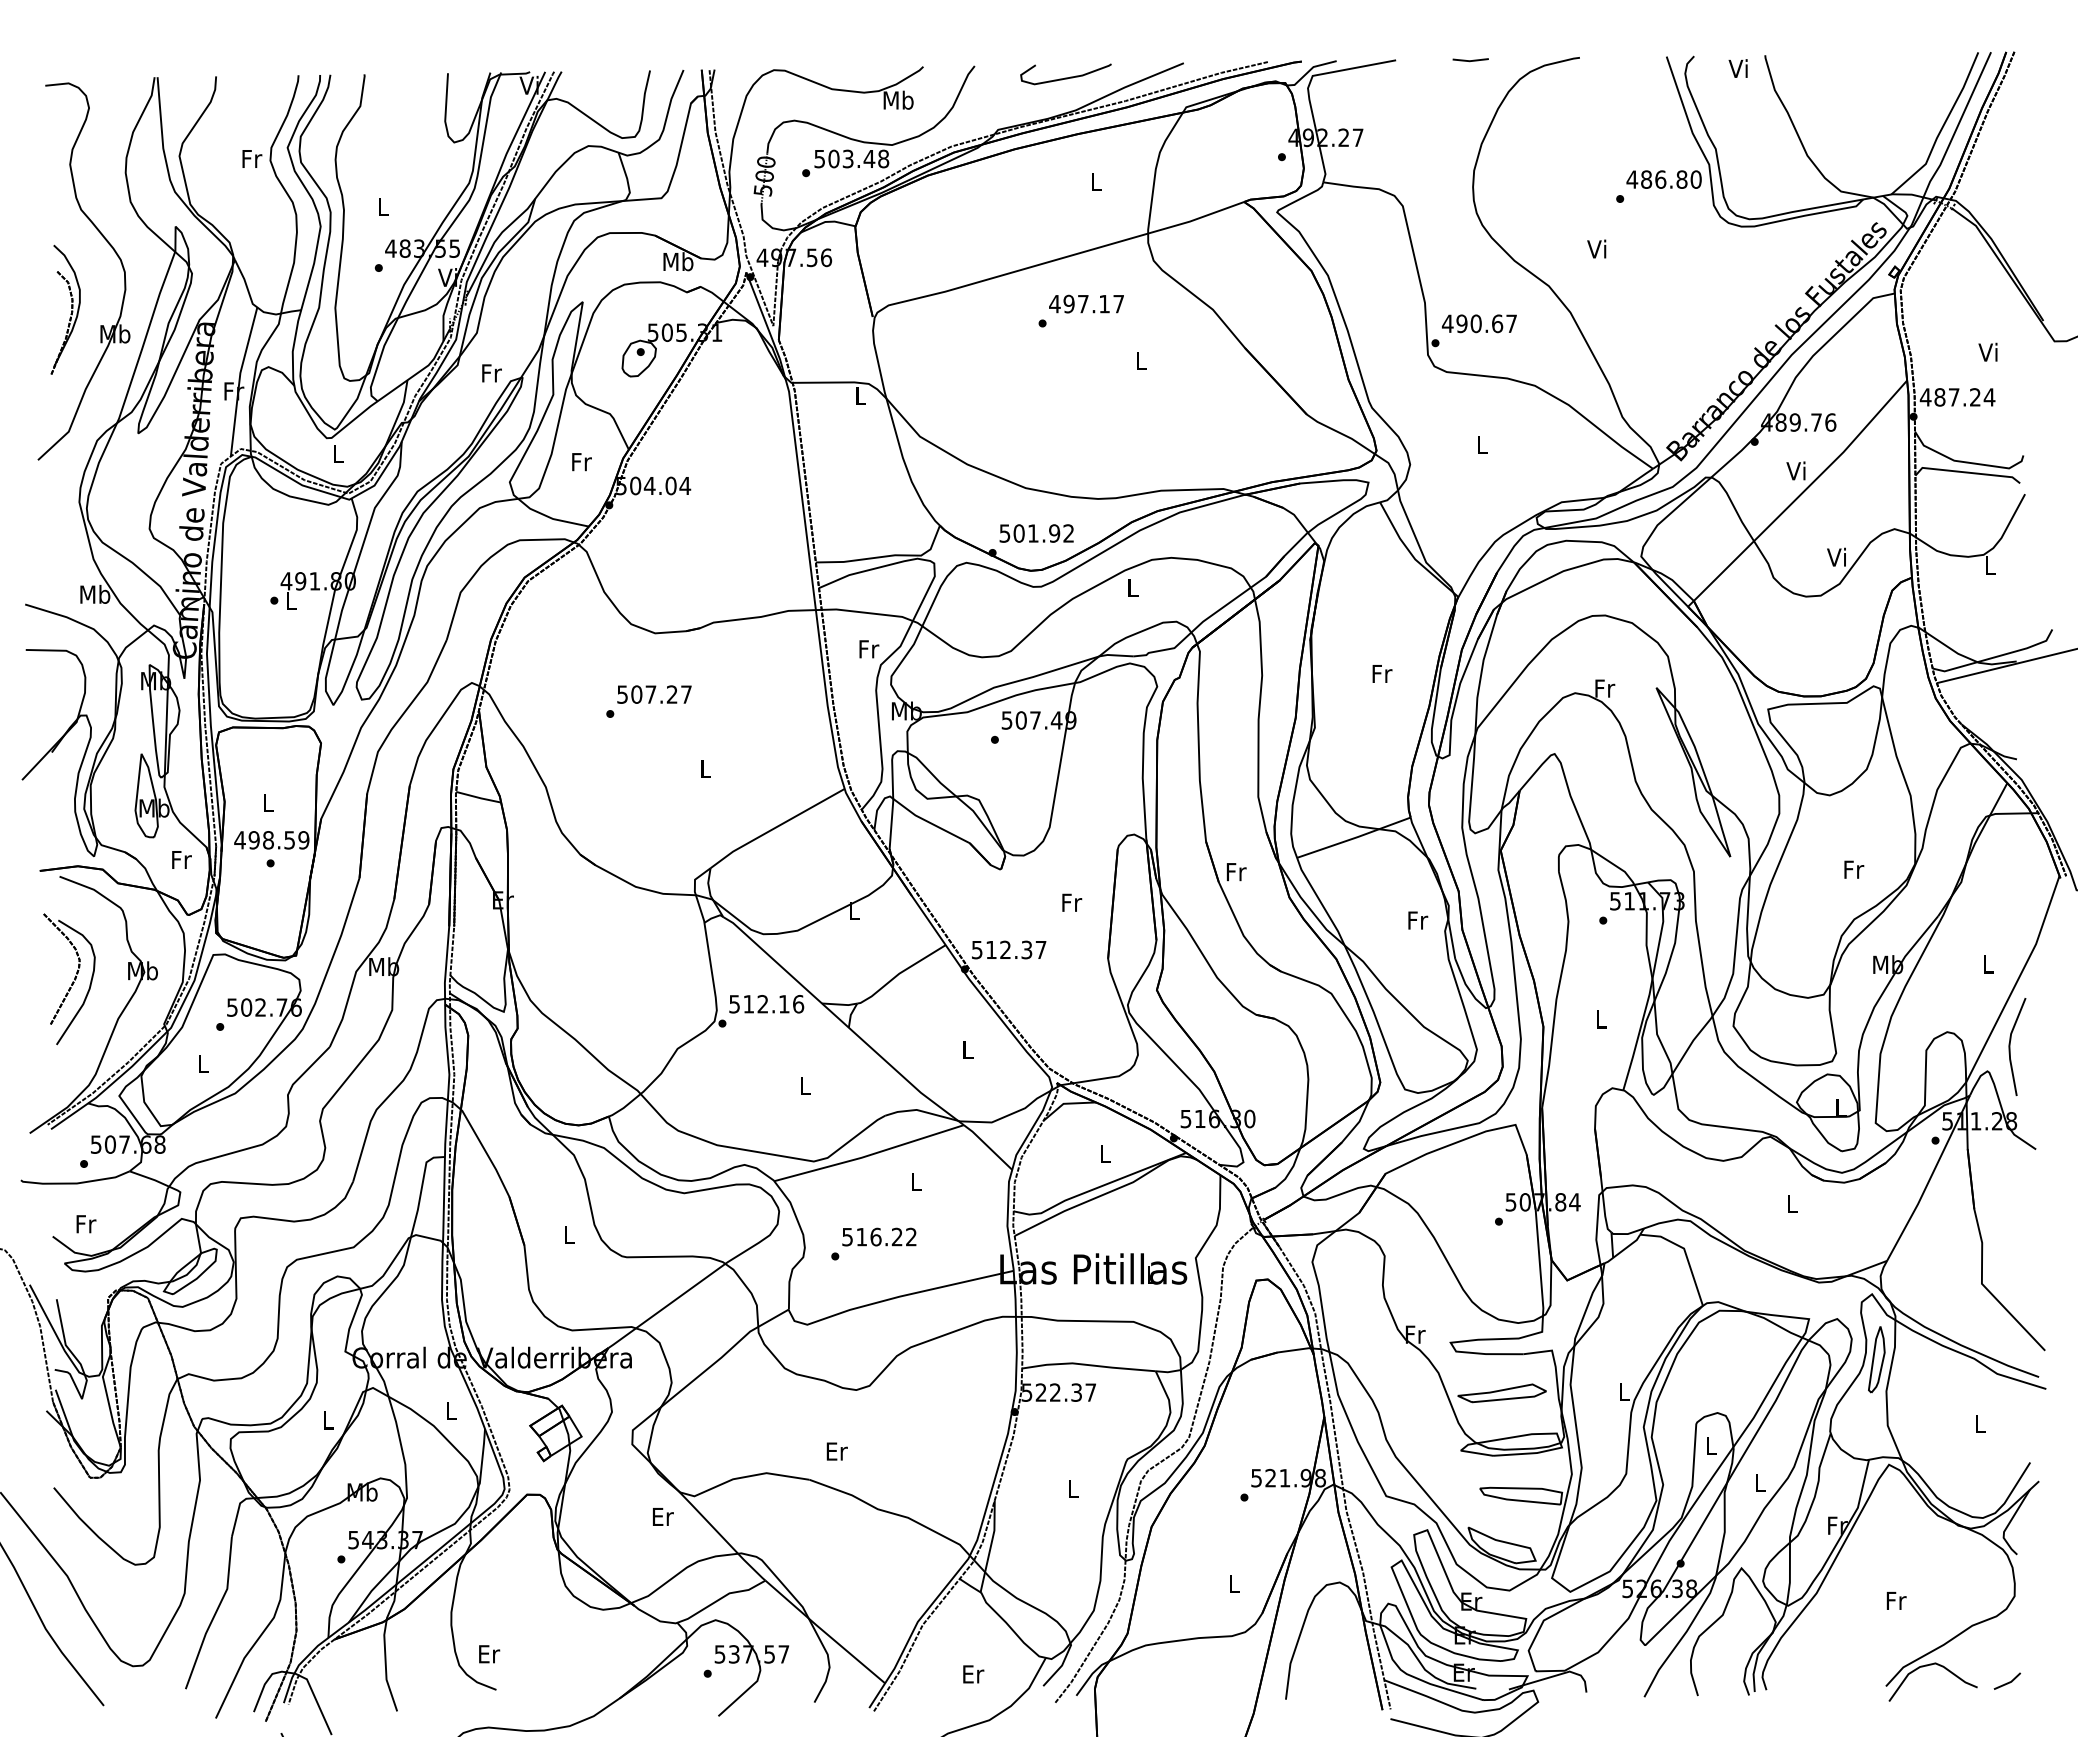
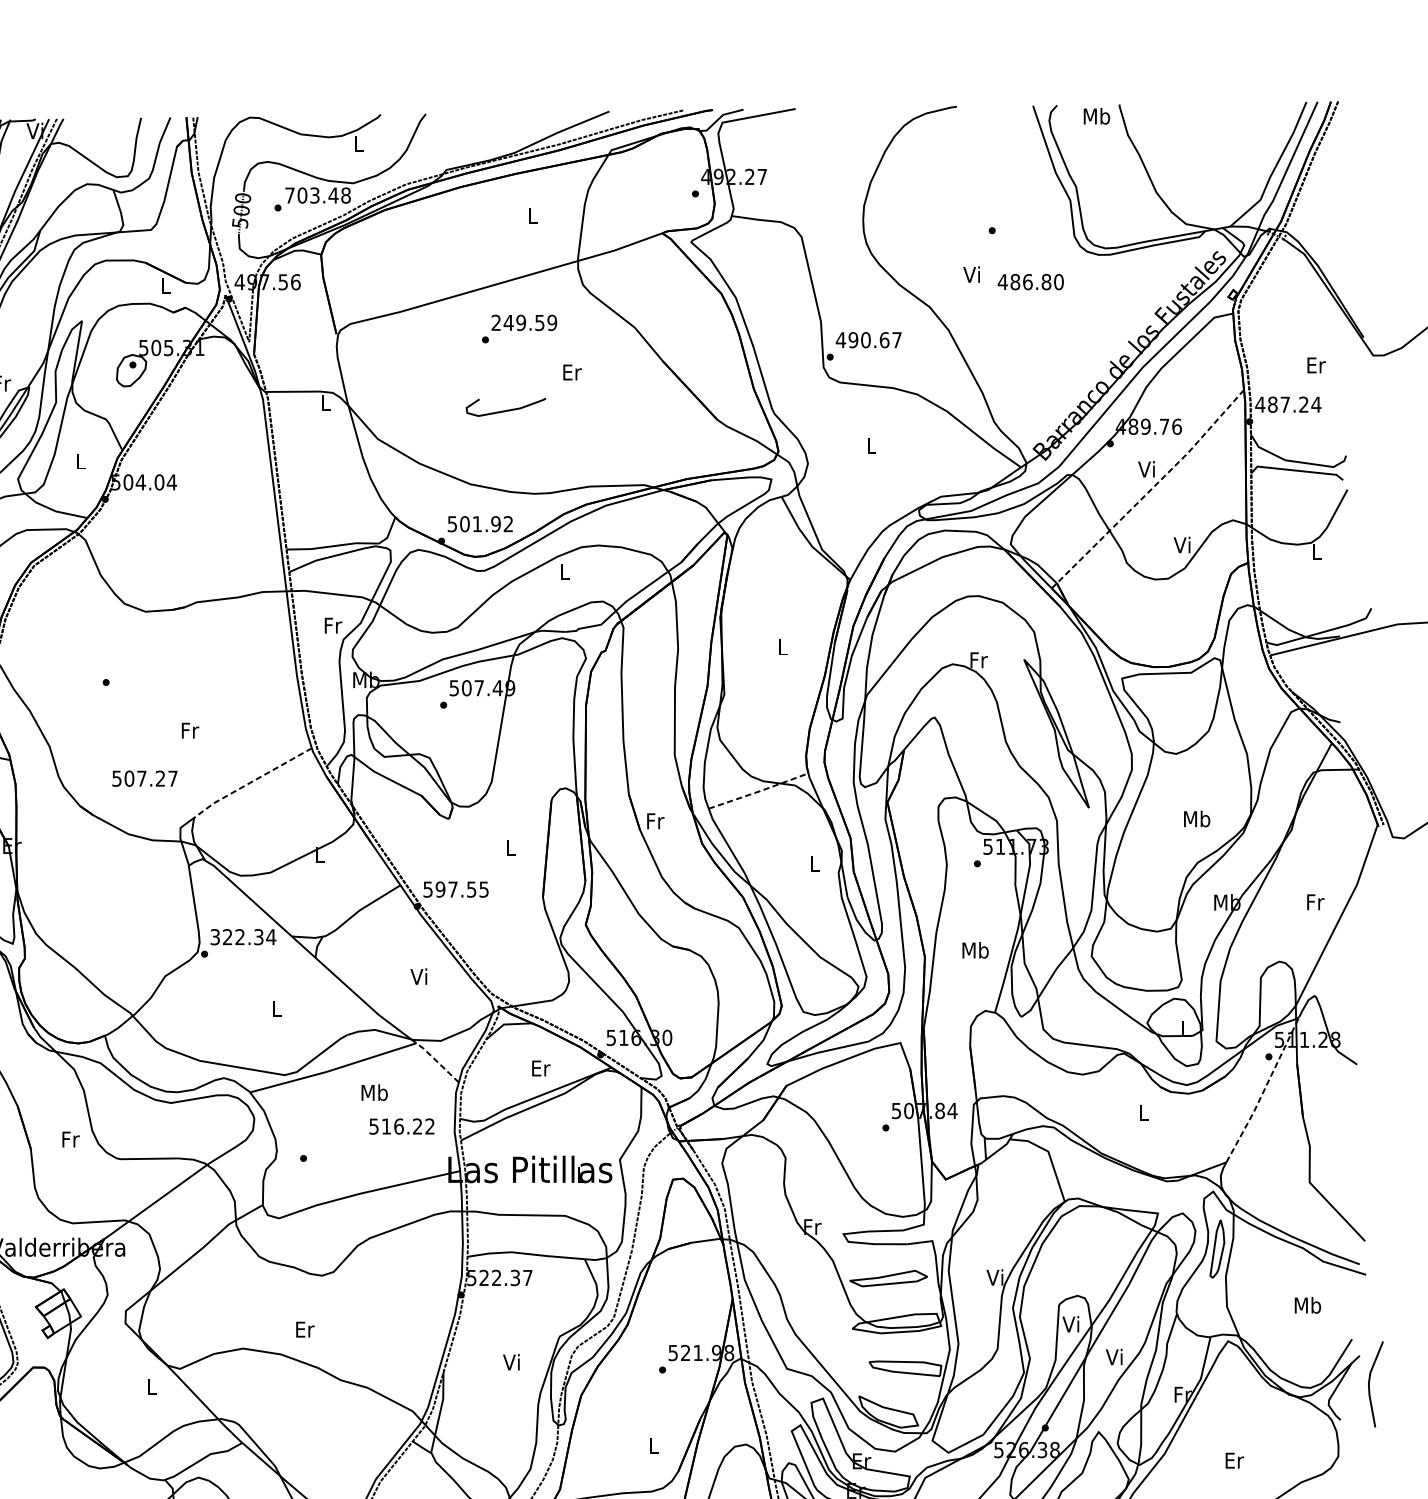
line: (1470, 60) -> (860, 109), removed
text: (1739, 68) -> (1096, 116), Vi -> Mb
curve: (1065, 77) -> (505, 410), moved
text: (898, 99) -> (359, 143), Mb -> L
text: (819, 159) -> (289, 196), 503.48 -> 703.48
text: (1663, 179) -> (1030, 281), moved
text: (678, 261) -> (166, 285), Mb -> L
text: (1086, 303) -> (524, 322), 497.17 -> 249.59
text: (1989, 351) -> (1316, 364), Vi -> Er
text: (1141, 360) -> (572, 372), L -> Er
text: (581, 462) -> (80, 461), Fr -> L
line: (1799, 495) -> (1149, 490), solid -> dashed
text: (1382, 673) -> (783, 646), Fr -> L
text: (654, 694) -> (144, 778), moved
text: (706, 768) -> (190, 730), L -> Fr
line: (775, 827) -> (251, 782), solid -> dashed
line: (1354, 838) -> (759, 791), solid -> dashed
text: (1853, 869) -> (1196, 818), Fr -> Mb
text: (1072, 902) -> (511, 847), Fr -> L
text: (1418, 920) -> (815, 863), Fr -> L
text: (1015, 949) -> (461, 889), 512.37 -> 597.55
text: (1988, 964) -> (1315, 902), L -> Fr
text: (766, 1004) -> (243, 937), 512.16 -> 322.34
text: (1601, 1018) -> (975, 949), L -> Mb
line: (2010, 1046) -> (1369, 1384), moved
text: (966, 1048) -> (418, 976), L -> Vi
line: (988, 1146) -> (438, 1061), solid -> dashed
text: (1105, 1153) -> (540, 1068), L -> Er
line: (1930, 1179) -> (1264, 1090), solid -> dashed
text: (916, 1181) -> (374, 1092), L -> Mb
text: (570, 1234) -> (71, 1139), L -> Fr
text: (879, 1236) -> (402, 1126), moved
text: (1622, 1391) -> (994, 1276), L -> Vi
text: (1979, 1423) -> (1307, 1305), L -> Mb
text: (1709, 1445) -> (1070, 1324), L -> Vi
text: (1758, 1482) -> (1113, 1356), L -> Vi
text: (1071, 1488) -> (510, 1362), L -> Vi
text: (662, 1516) -> (151, 1386), Er -> L
text: (1896, 1600) -> (1234, 1460), Fr -> Er

